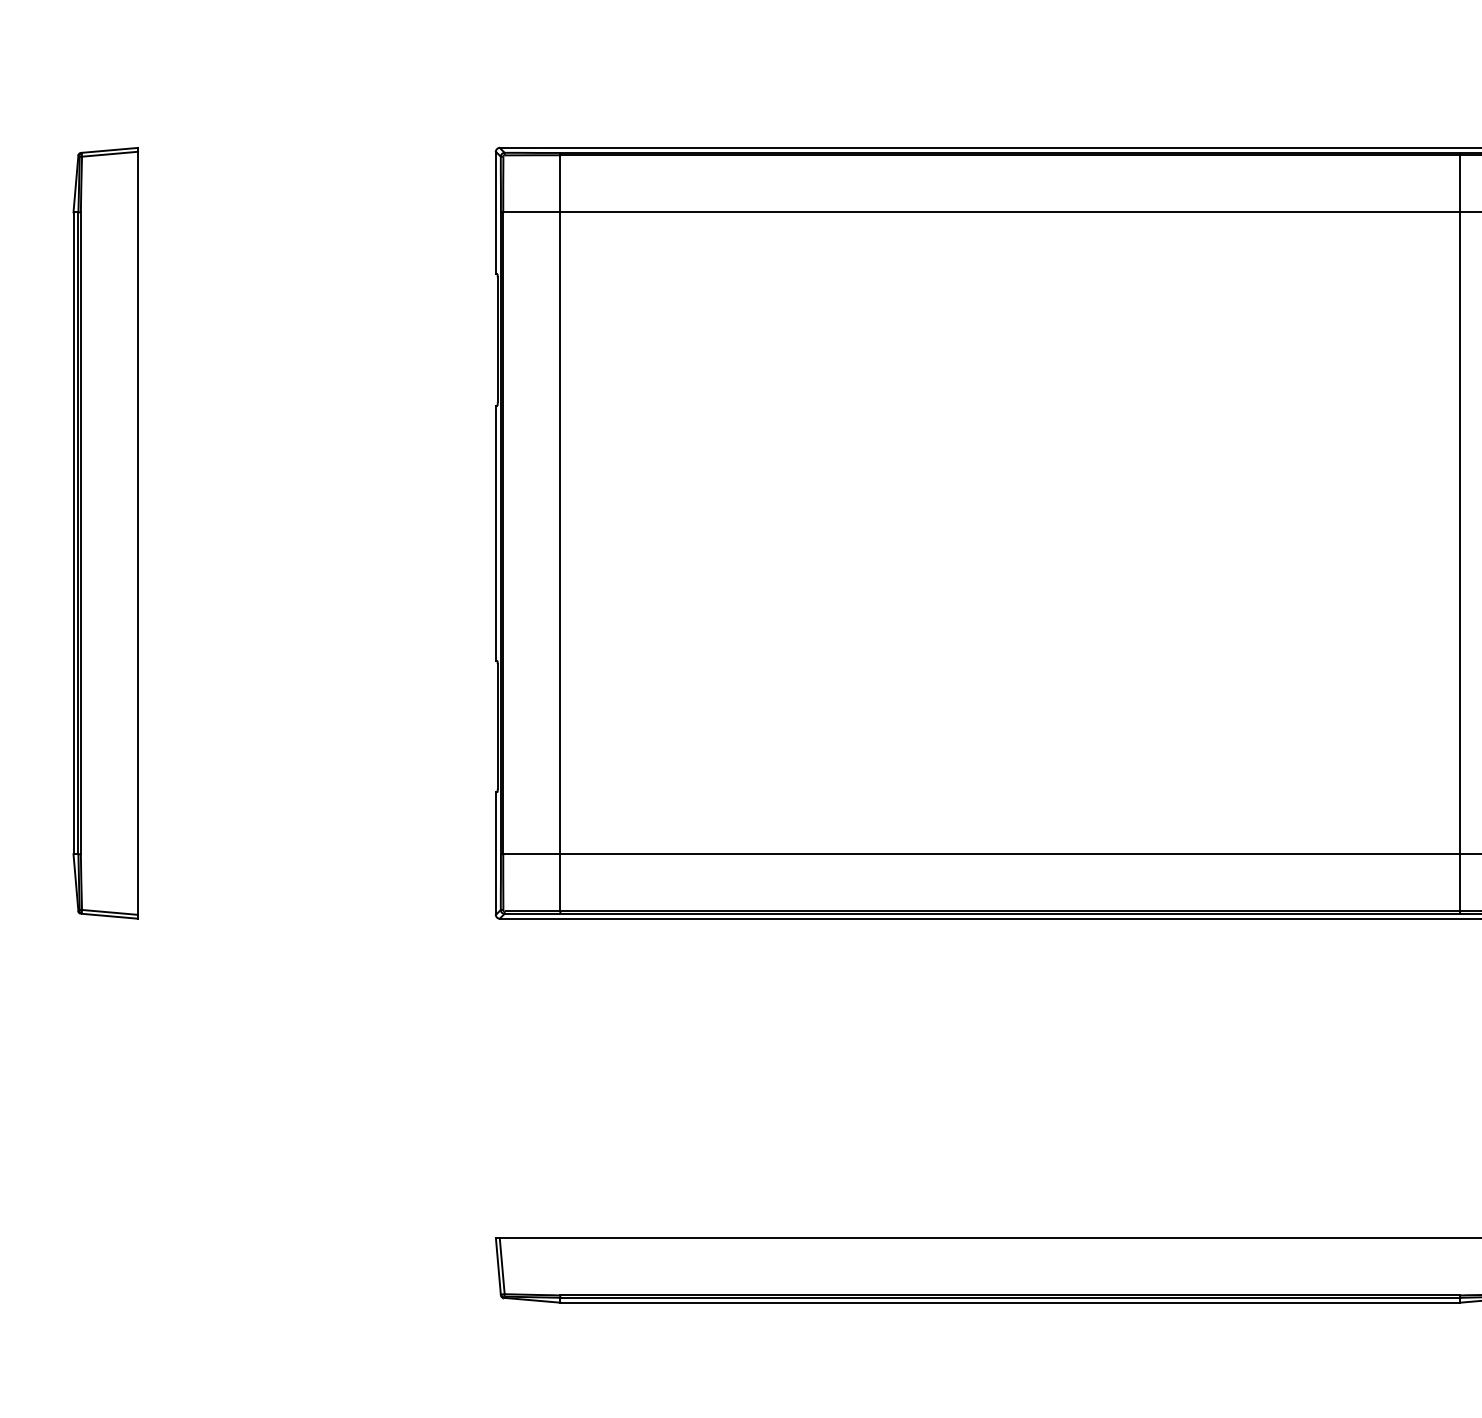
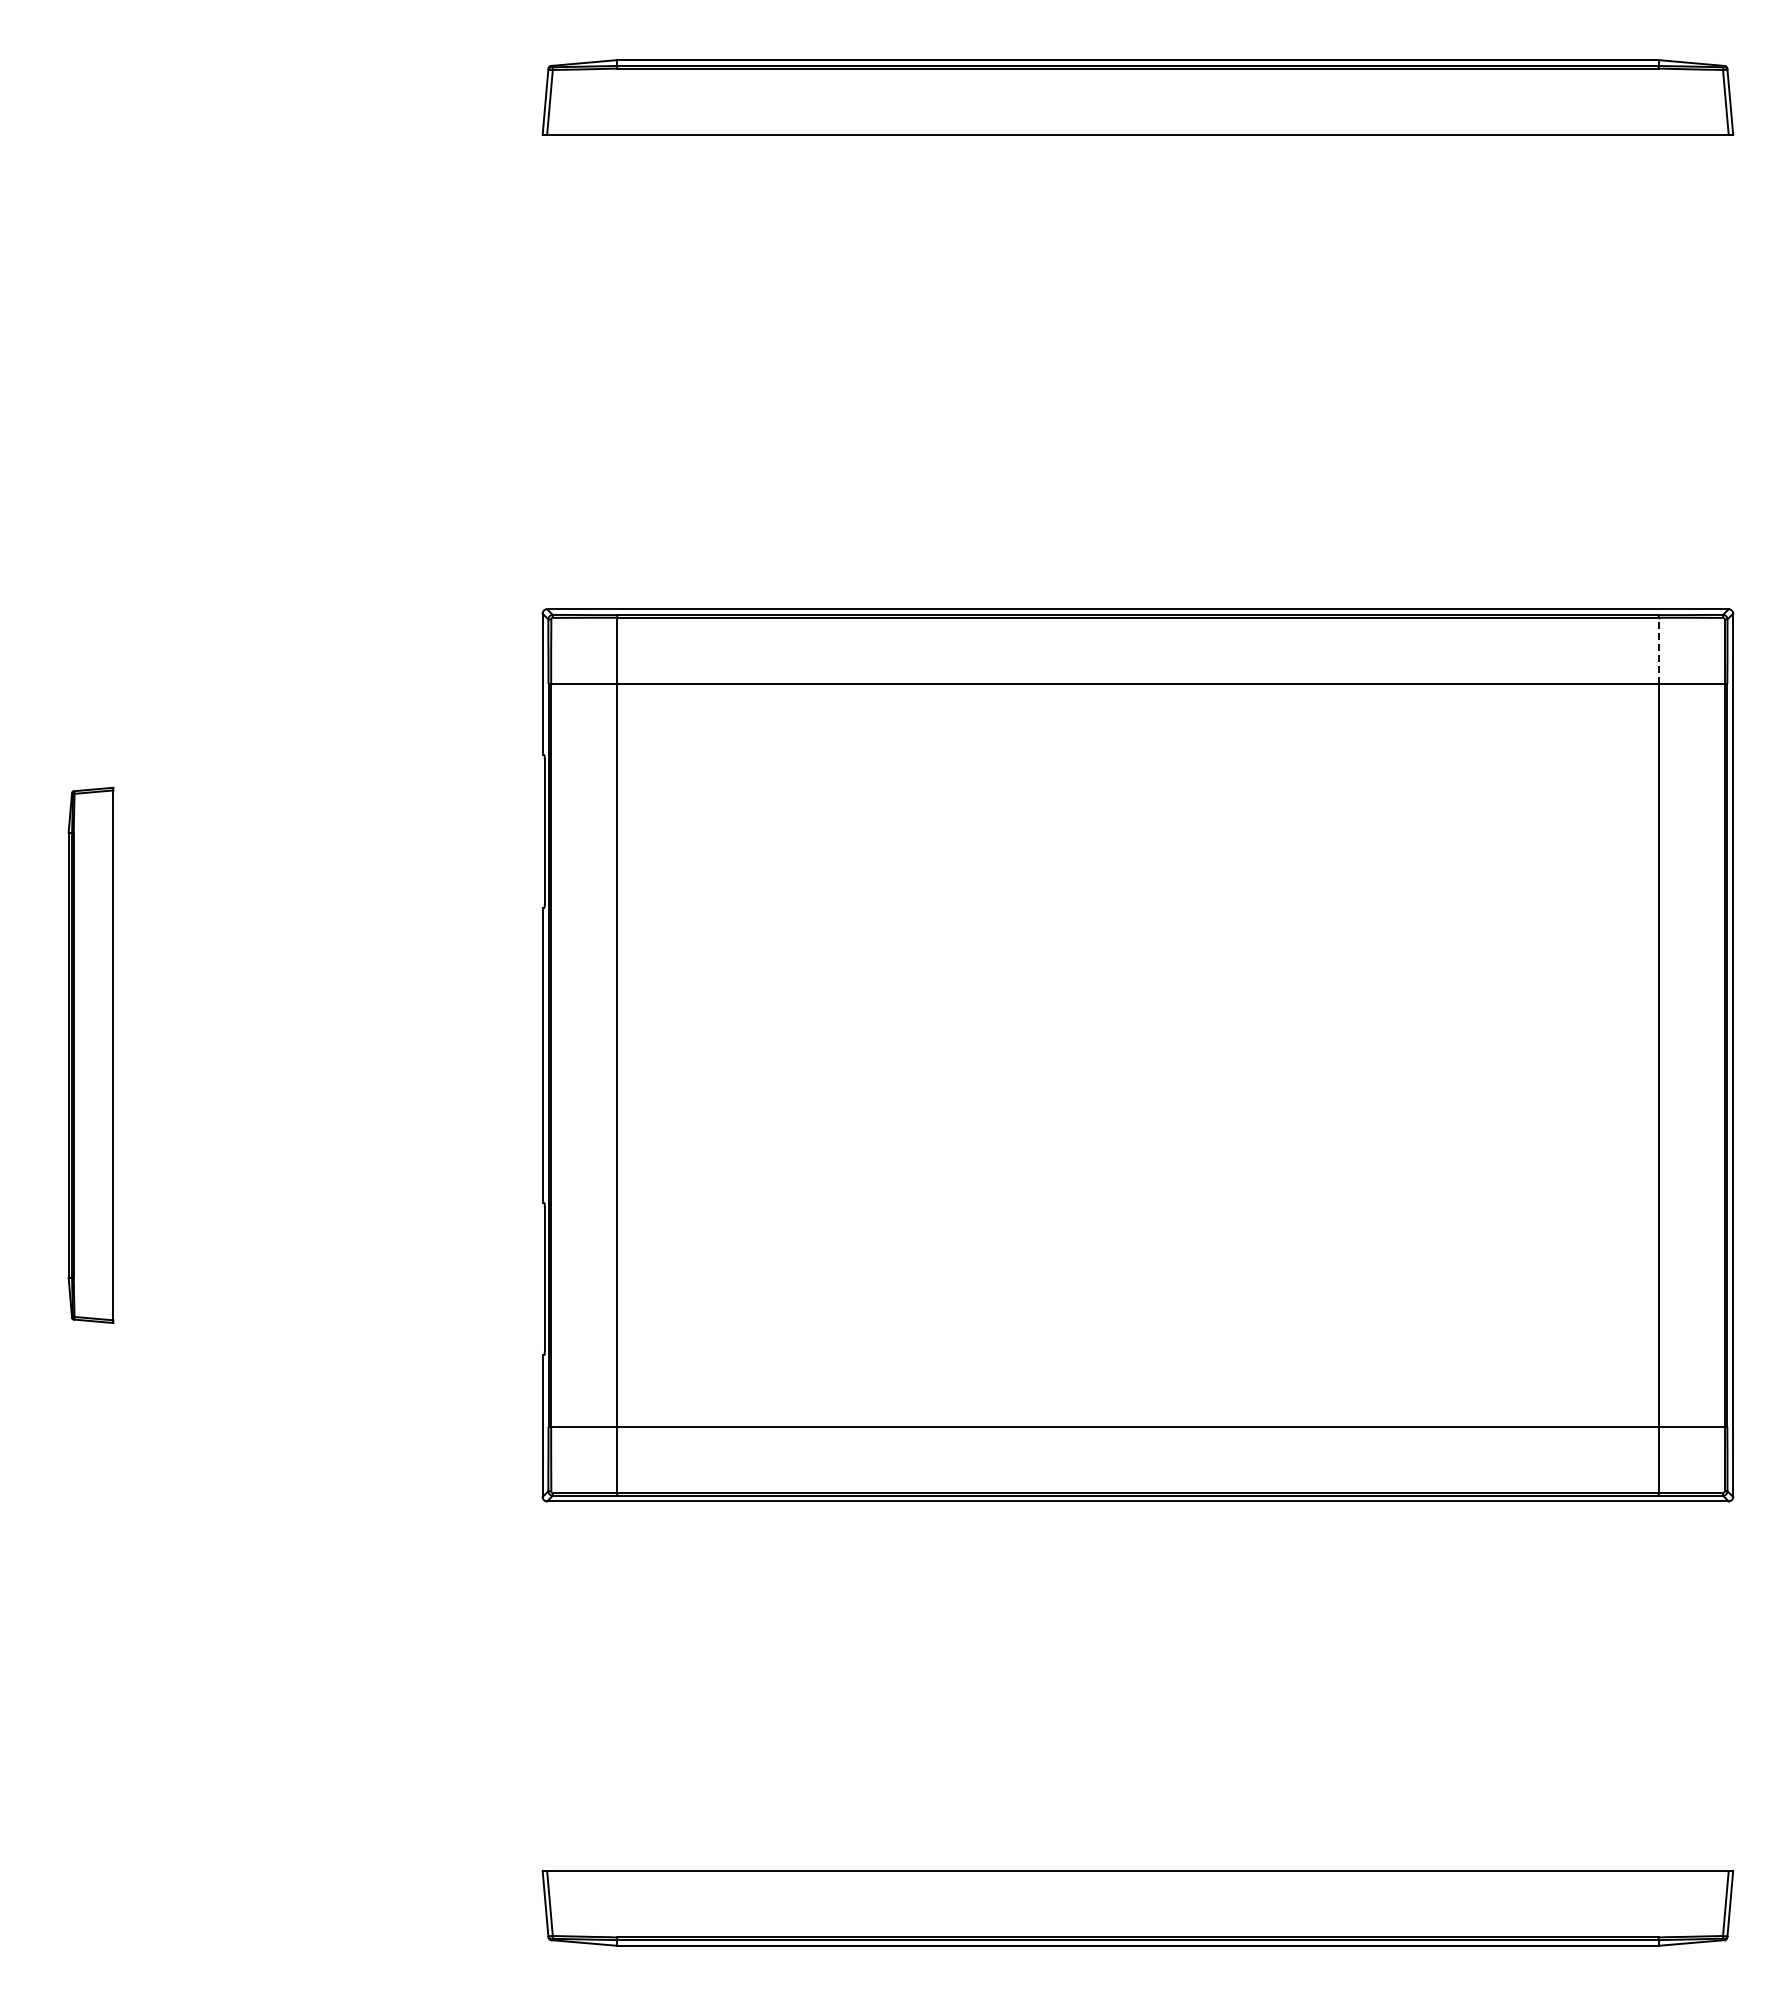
line: (1459, 183) -> (1658, 650), solid -> dashed
part: (105, 533) -> (90, 1055), size x0.6

